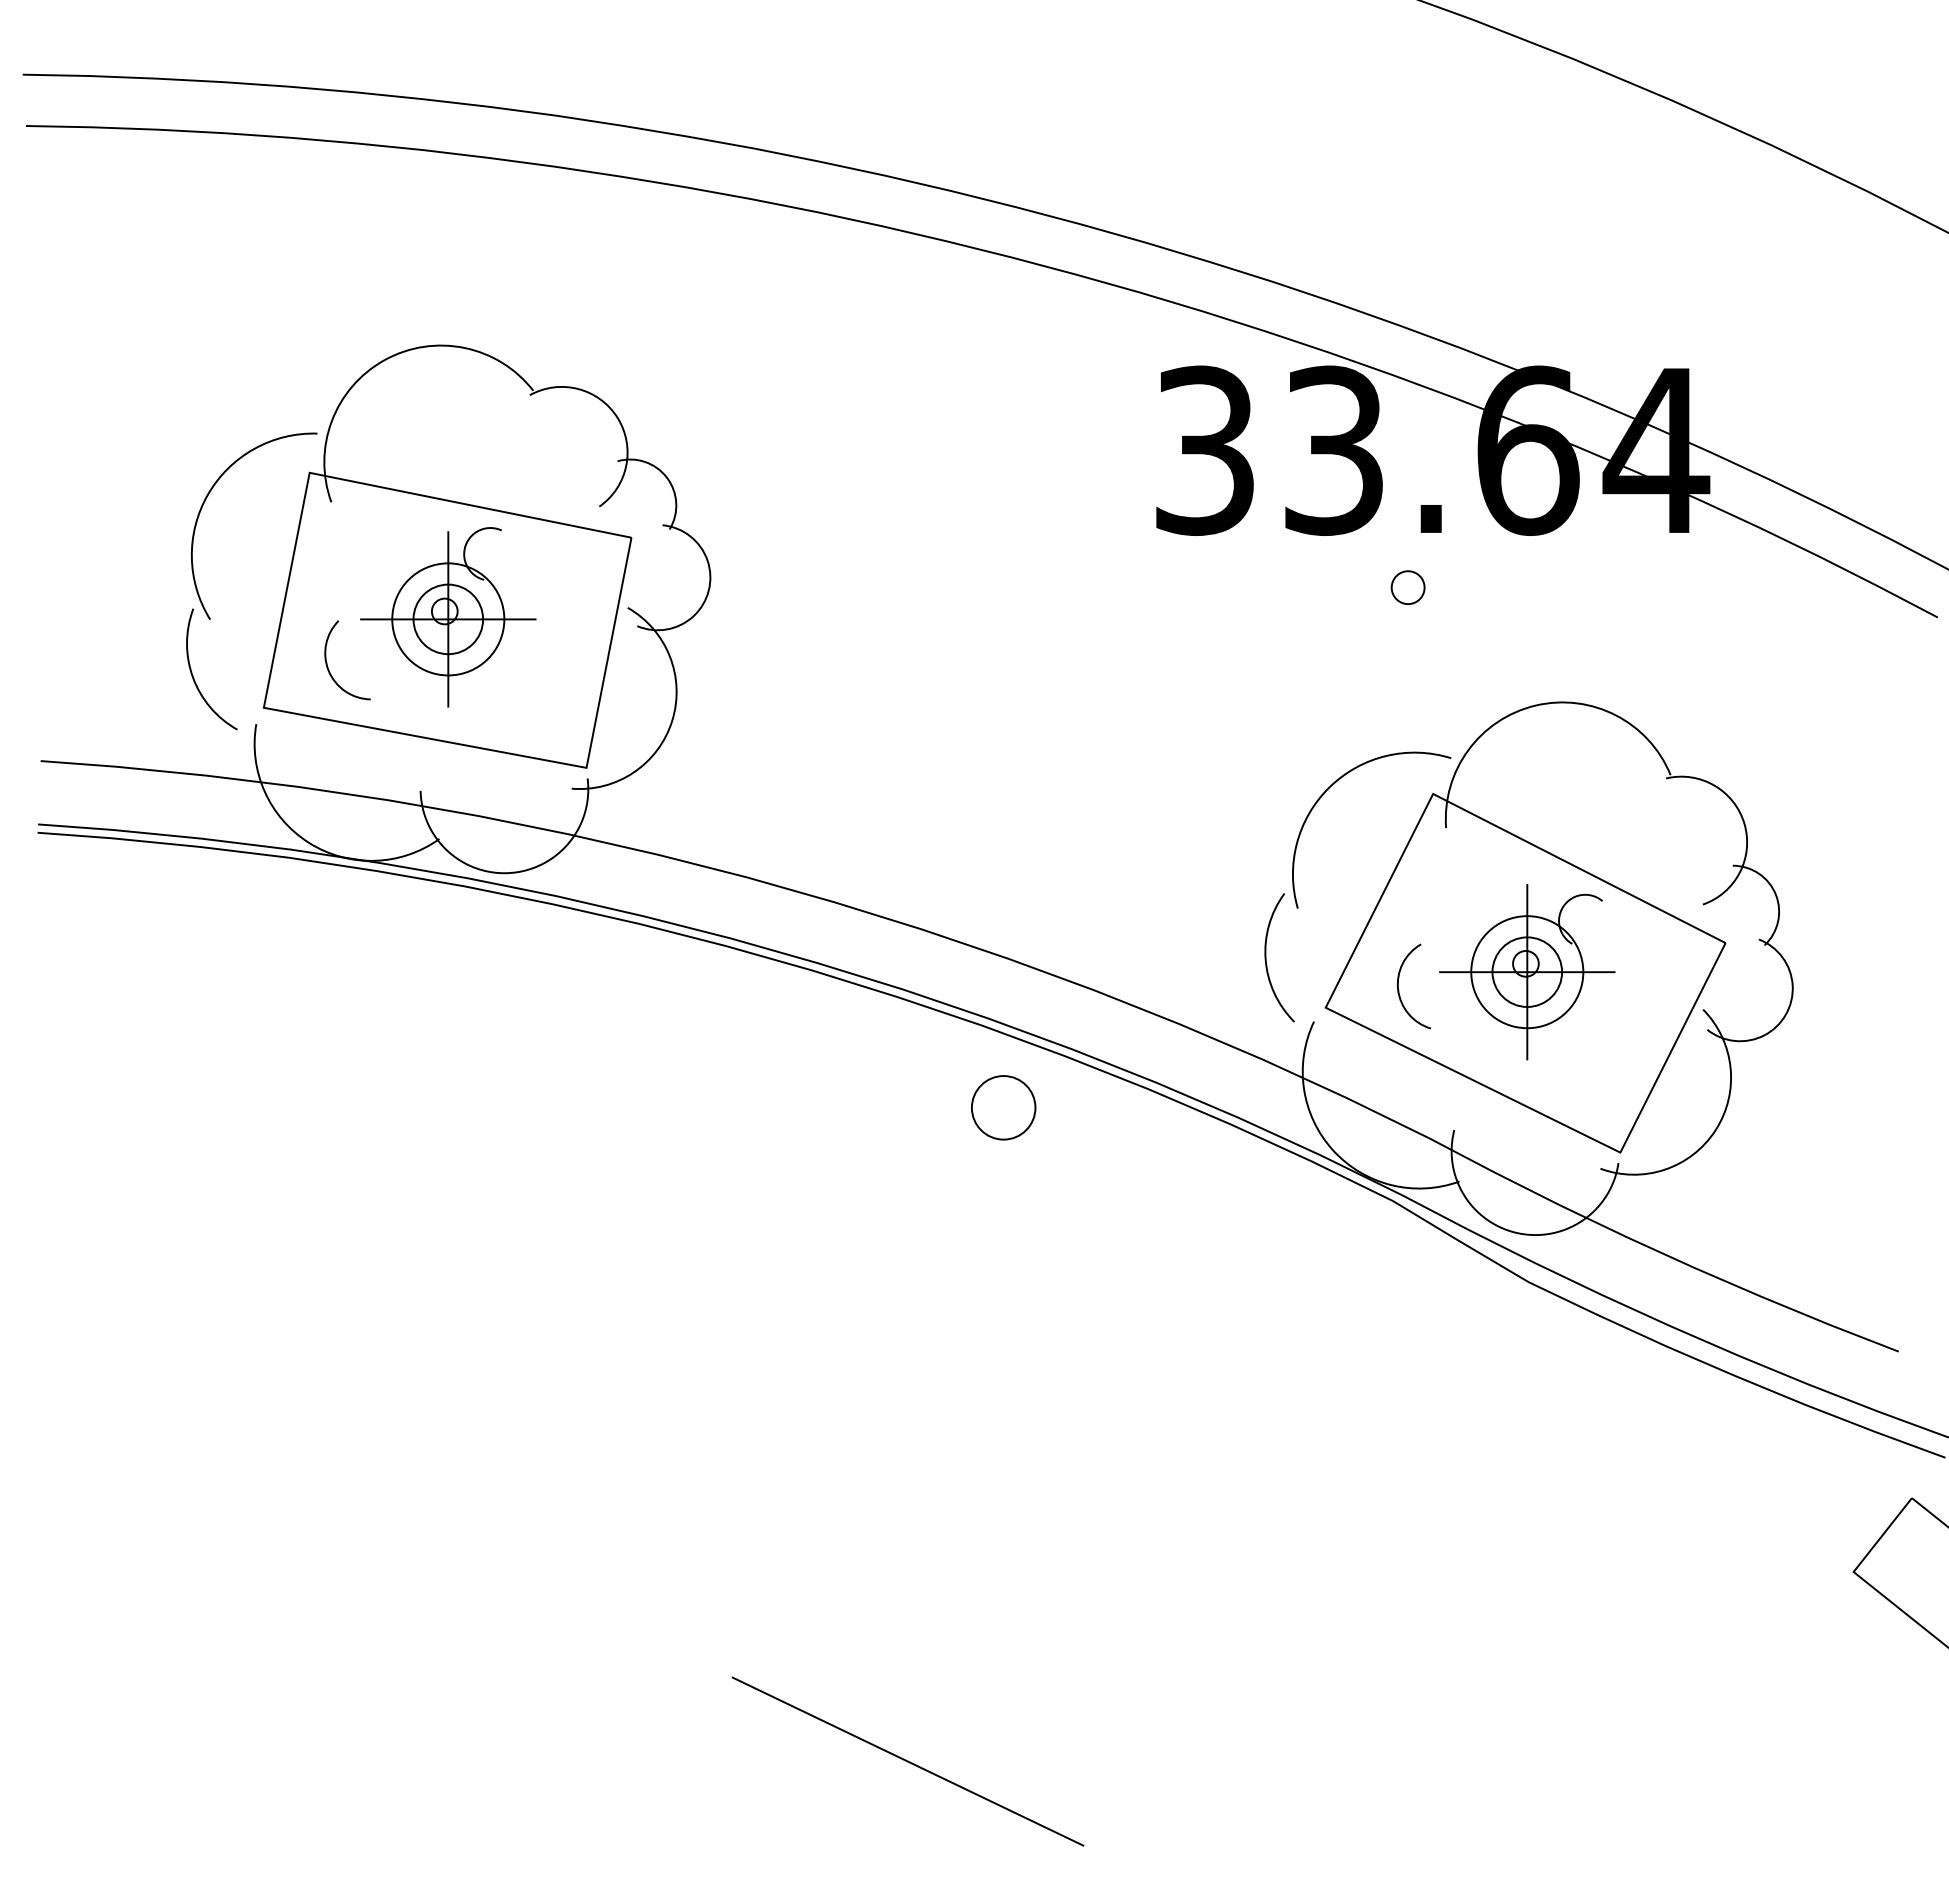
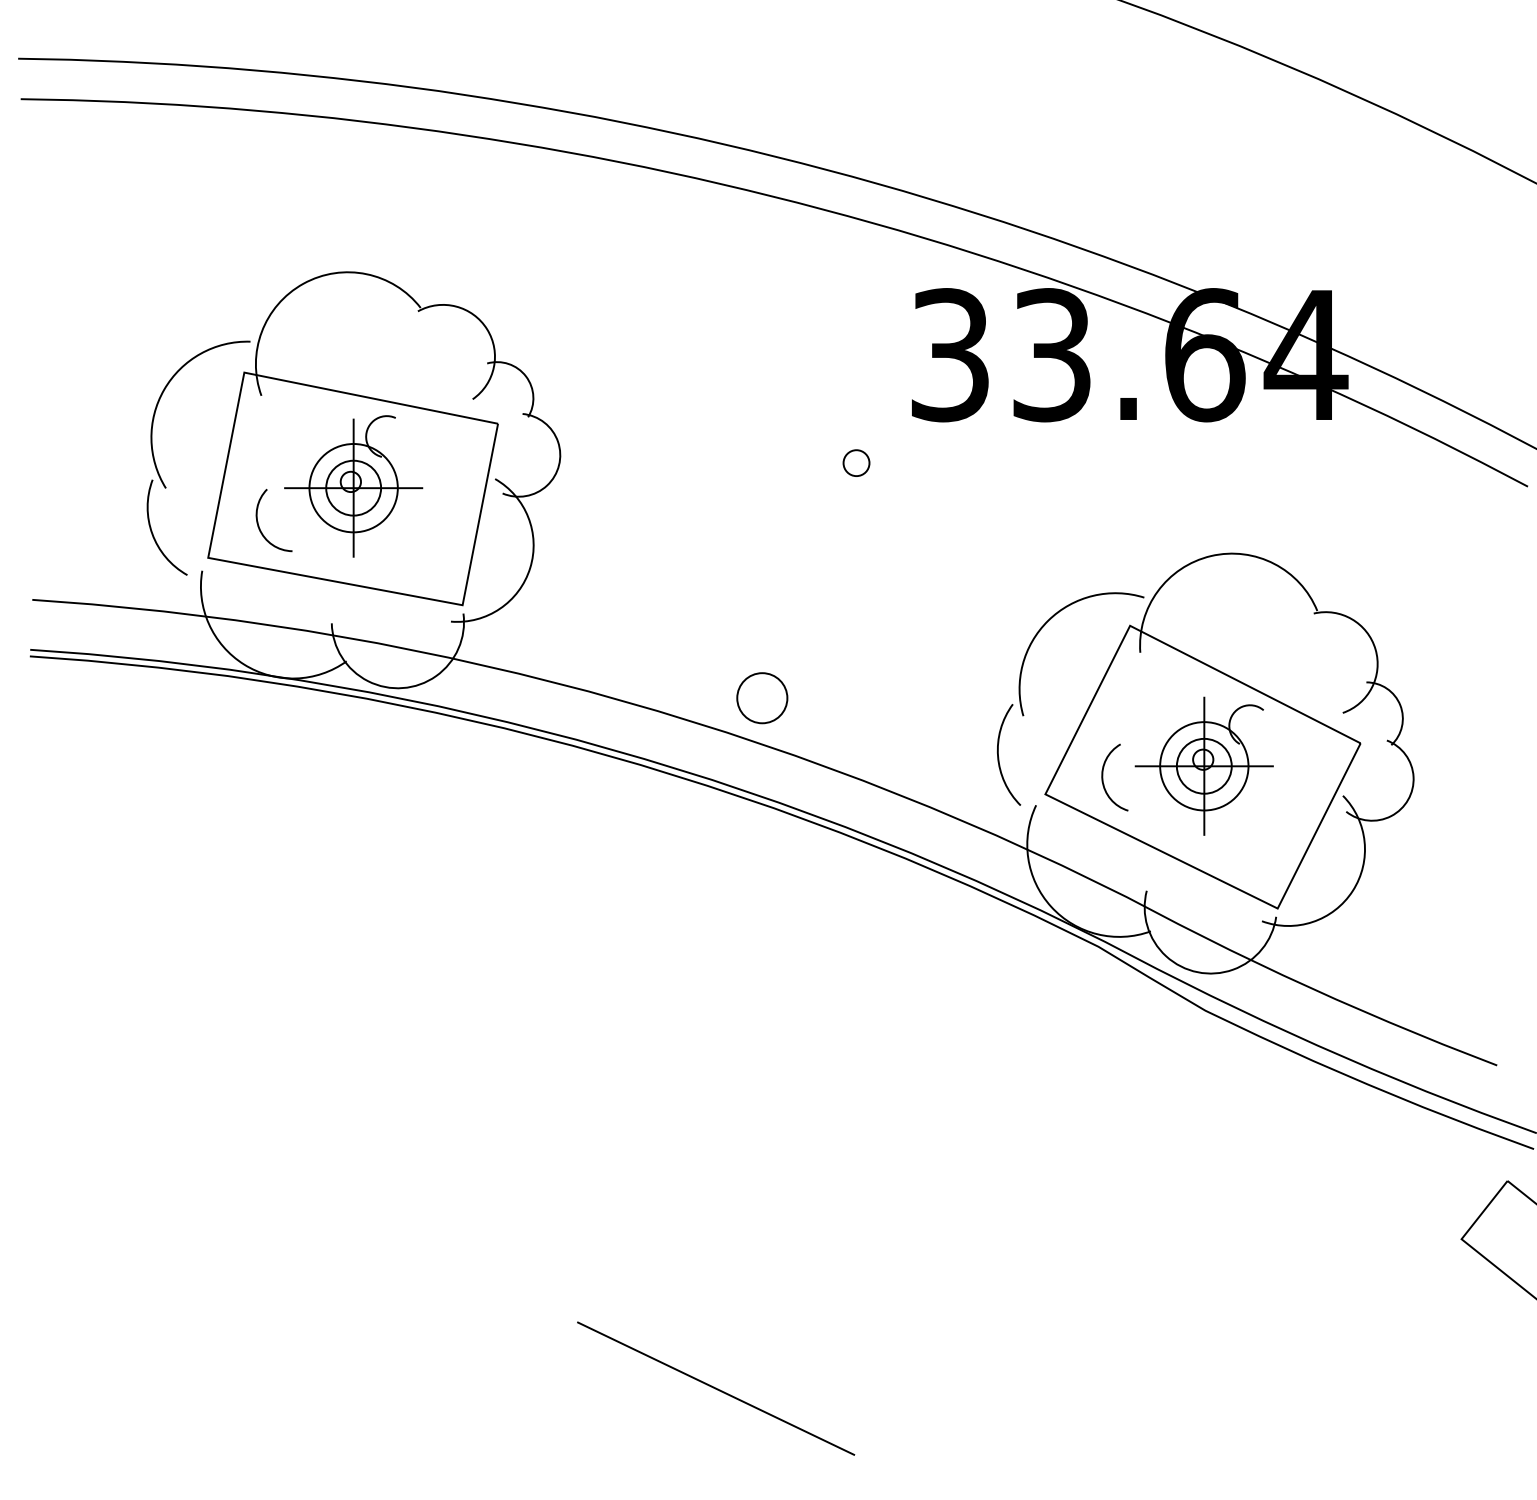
part: (1407, 587) -> (856, 463), moved
part: (1003, 1107) -> (762, 697), moved

